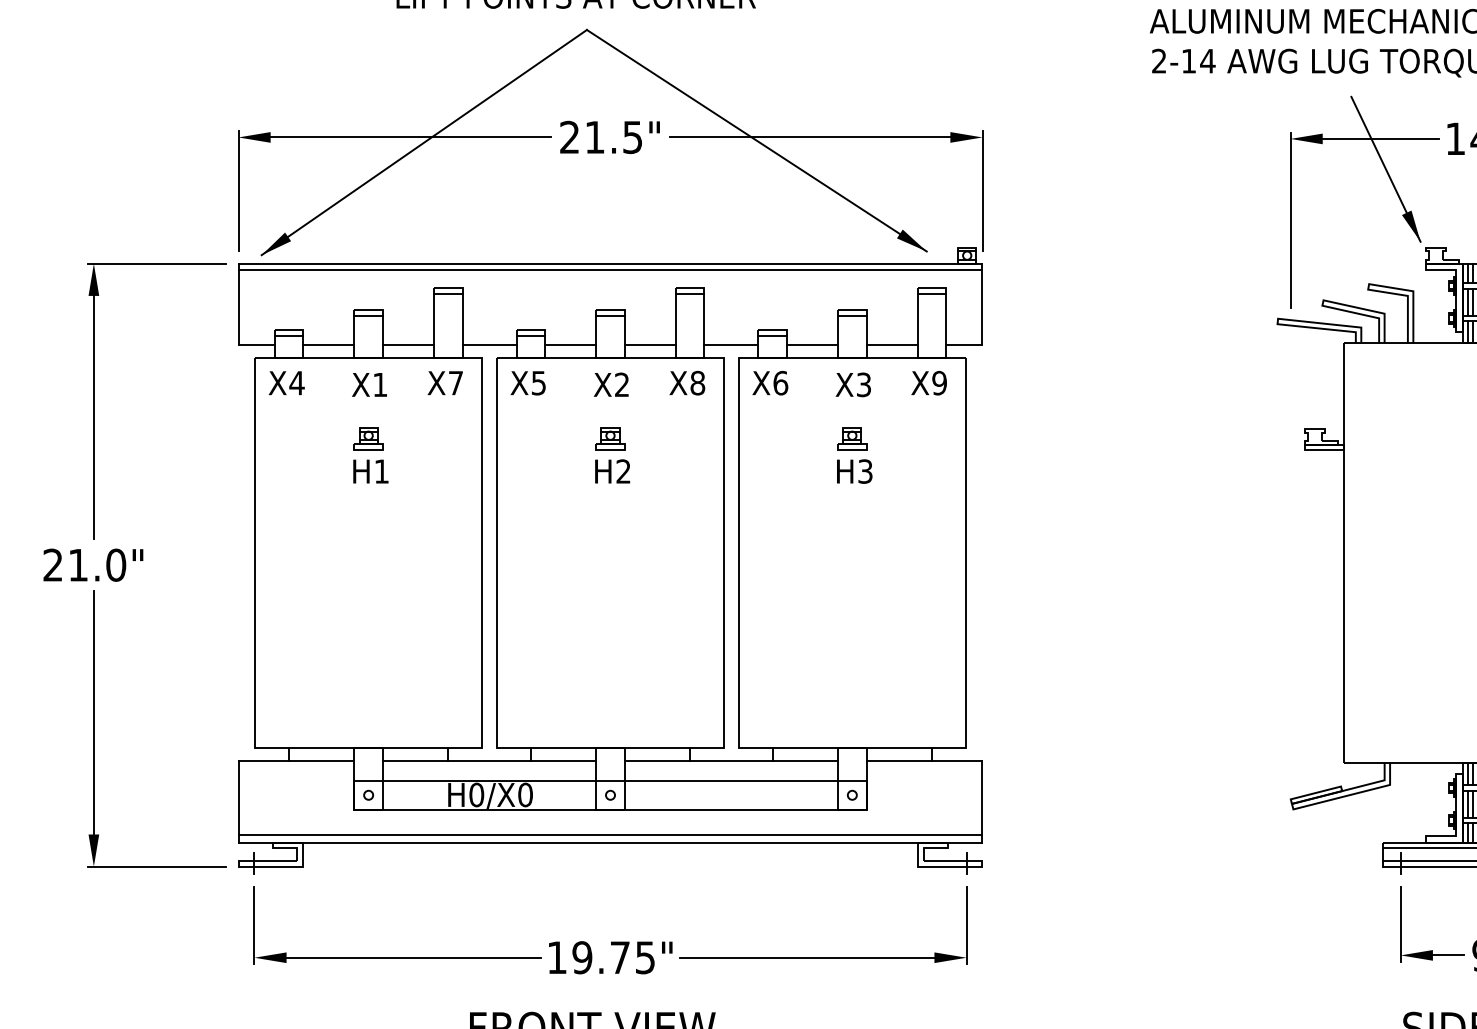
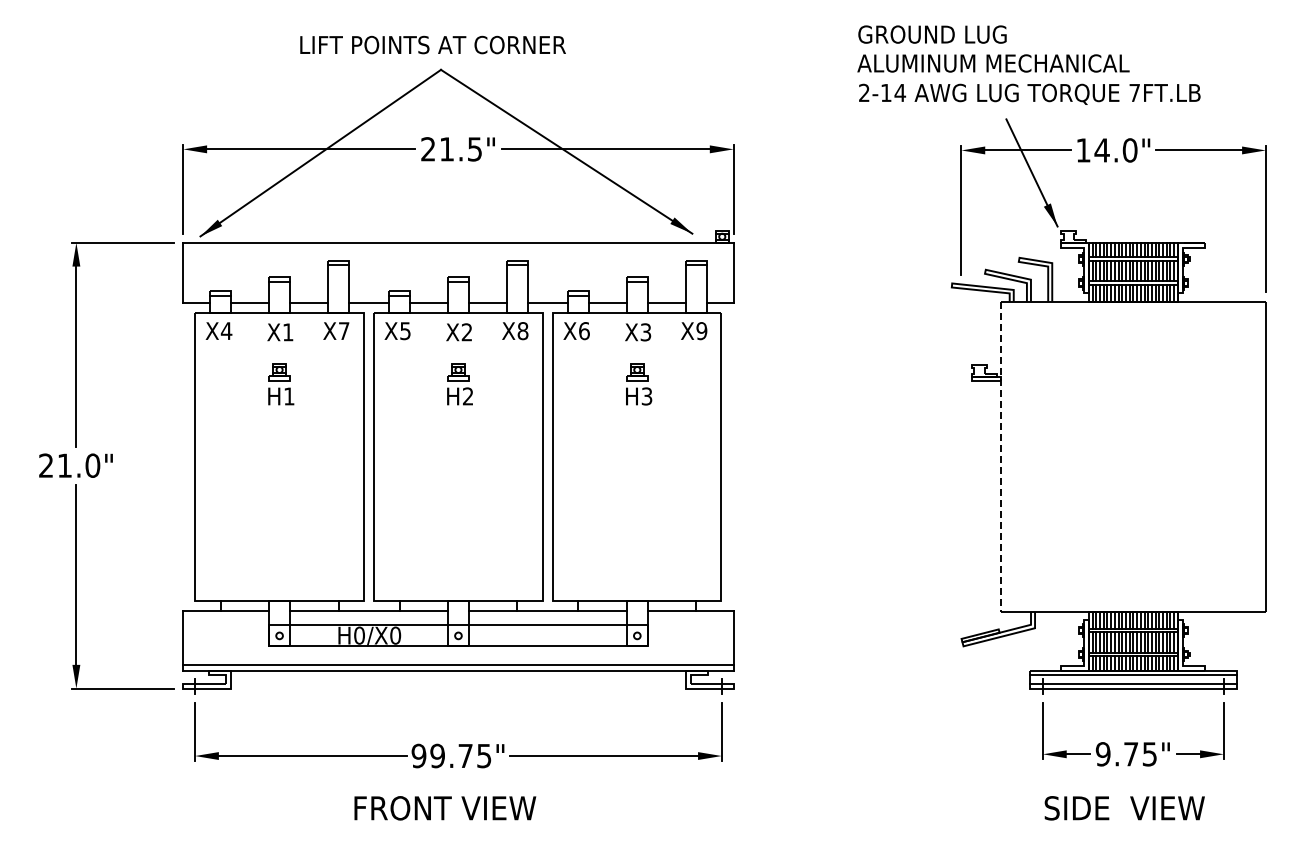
line: (610, 270) -> (458, 247), removed
line: (1343, 554) -> (1000, 457), solid -> dashed
text: (556, 957) -> (418, 755), 19.75" -> 99.75"

